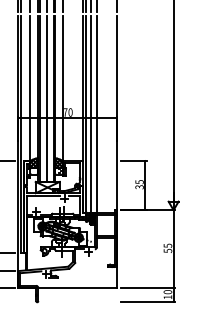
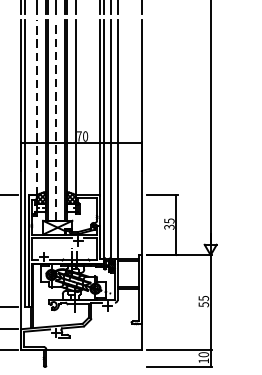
line: (30, 87) -> (36, 106), solid -> dashed
line: (46, 99) -> (56, 120), solid -> dashed

